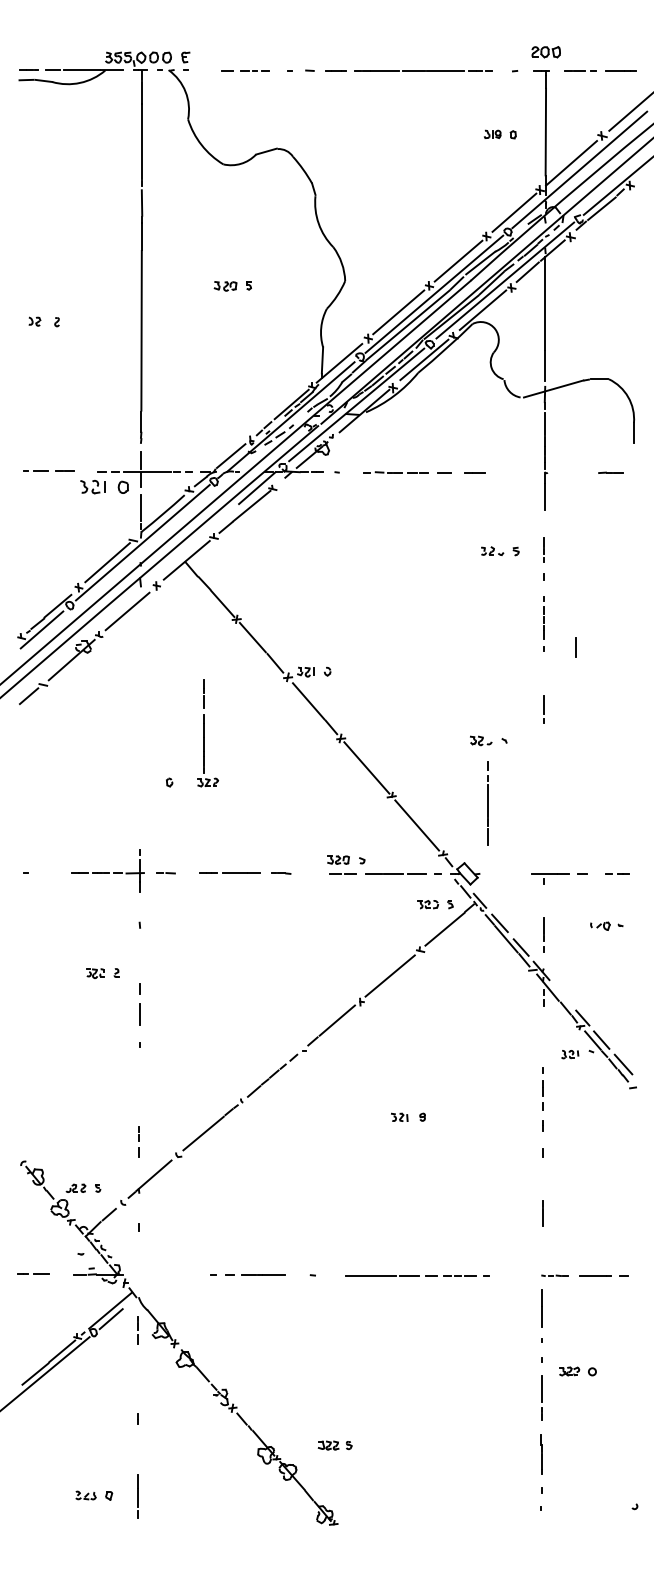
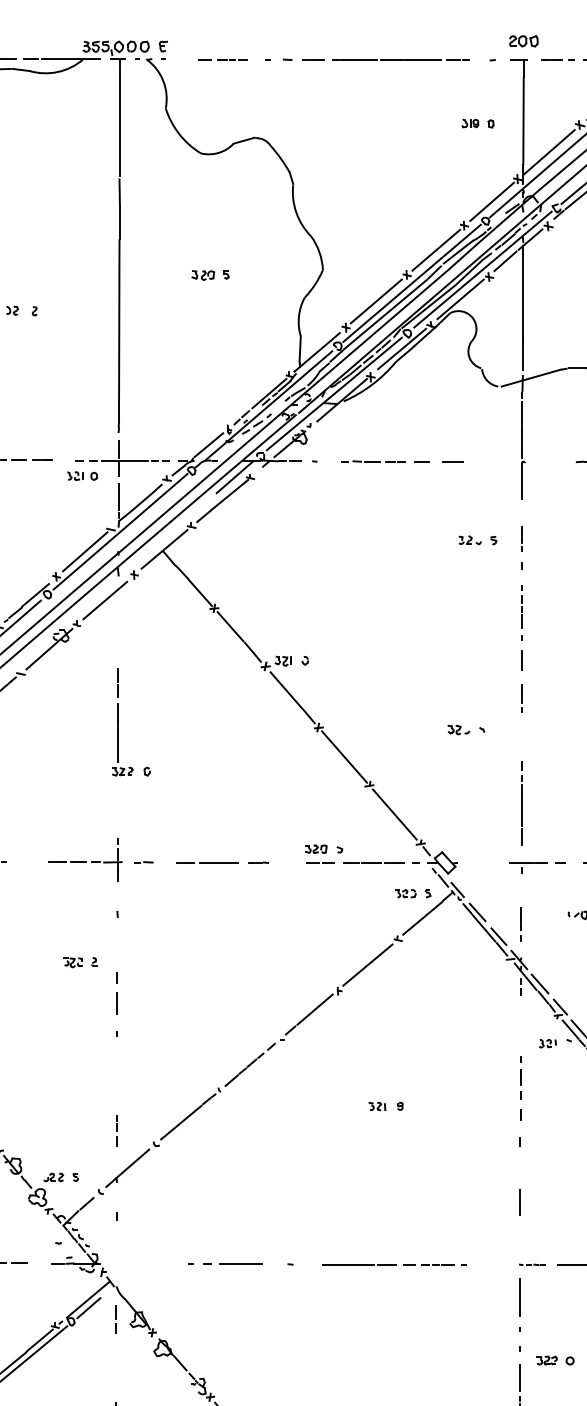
part: (104, 486) -> (82, 475), size x0.62
line: (575, 647) -> (521, 660), moved
part: (208, 733) -> (123, 722), moved
line: (487, 803) -> (521, 803), moved
line: (562, 994) -> (540, 983), added

